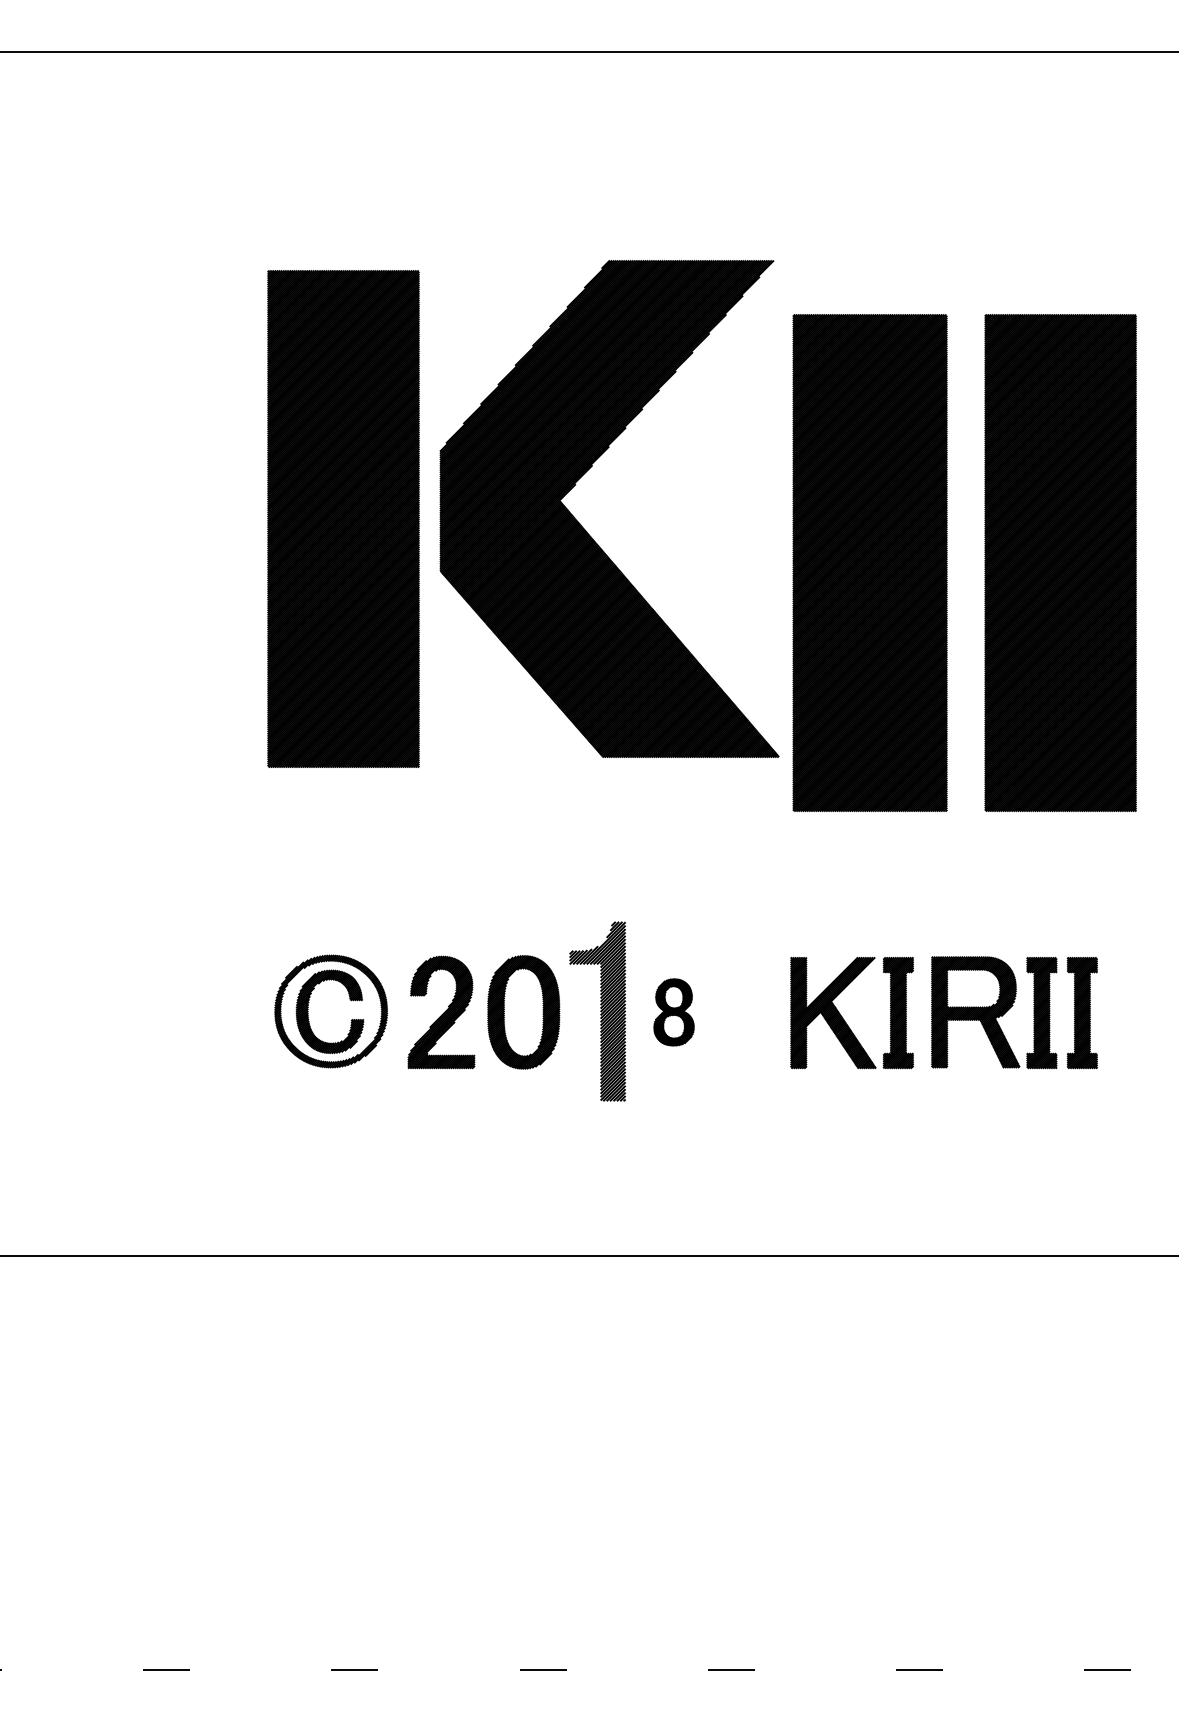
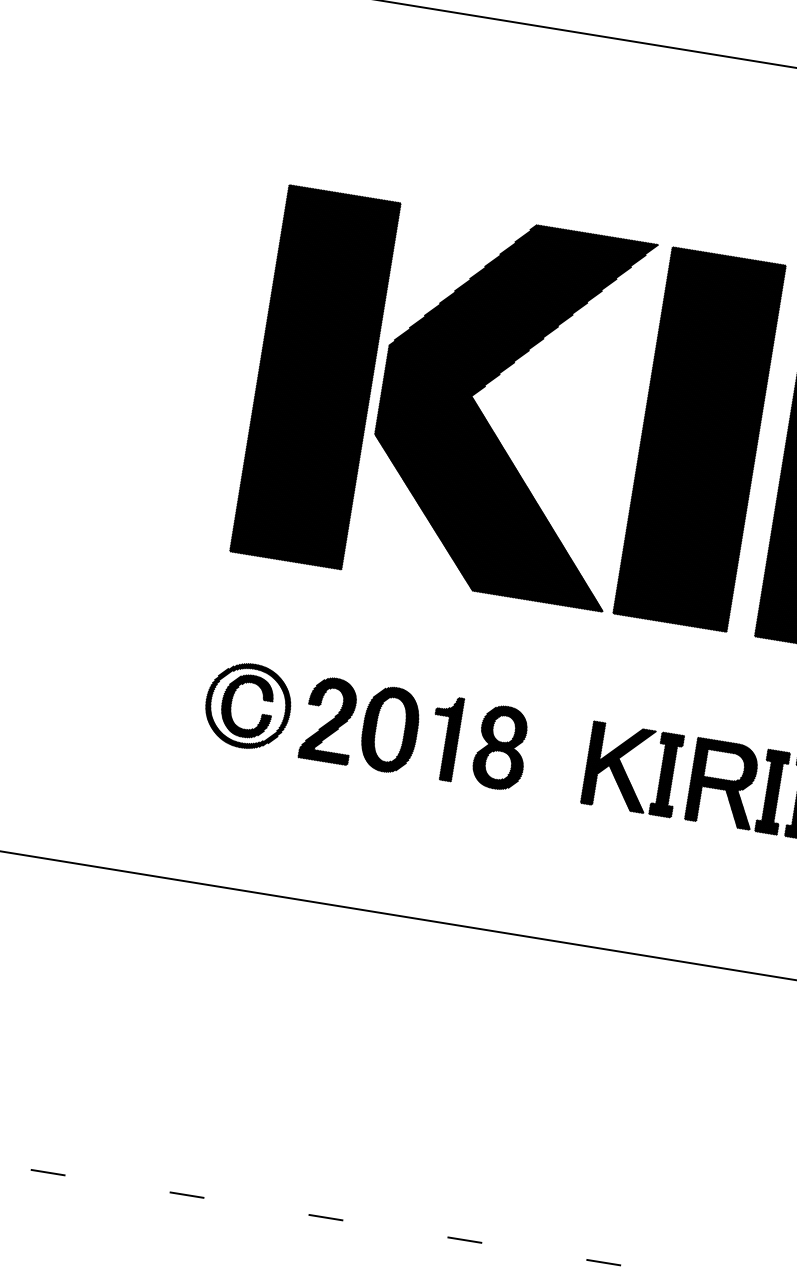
part: (343, 518) -> (315, 376), moved
part: (586, 530) -> (487, 421), moved
part: (597, 1011) -> (444, 737), size x0.62
part: (673, 1012) -> (500, 747), size x1.67

